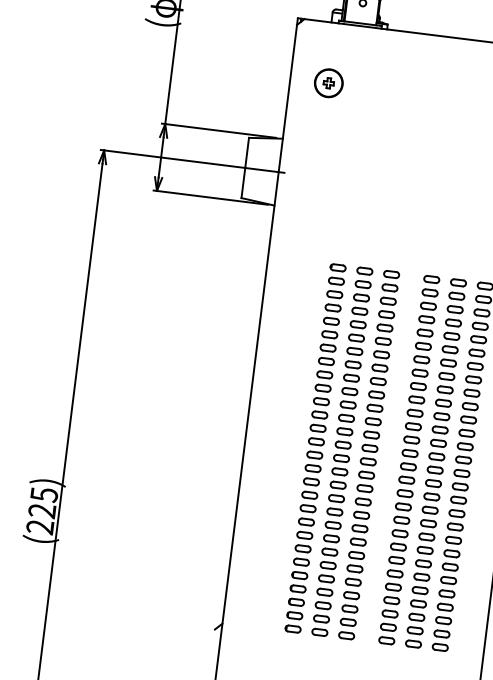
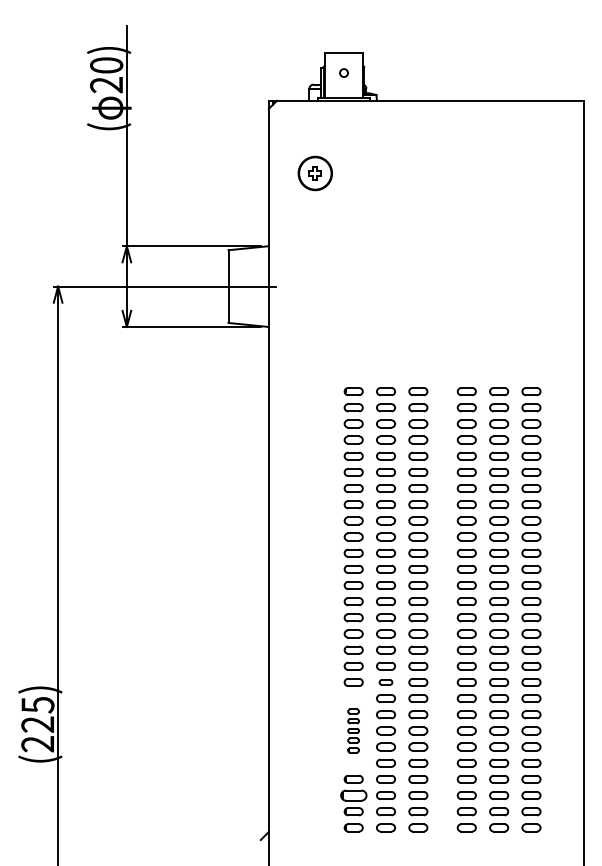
part: (334, 511) -> (385, 682), size x0.7
part: (302, 548) -> (353, 730), size x0.6
part: (296, 602) -> (353, 795), size x1.4

